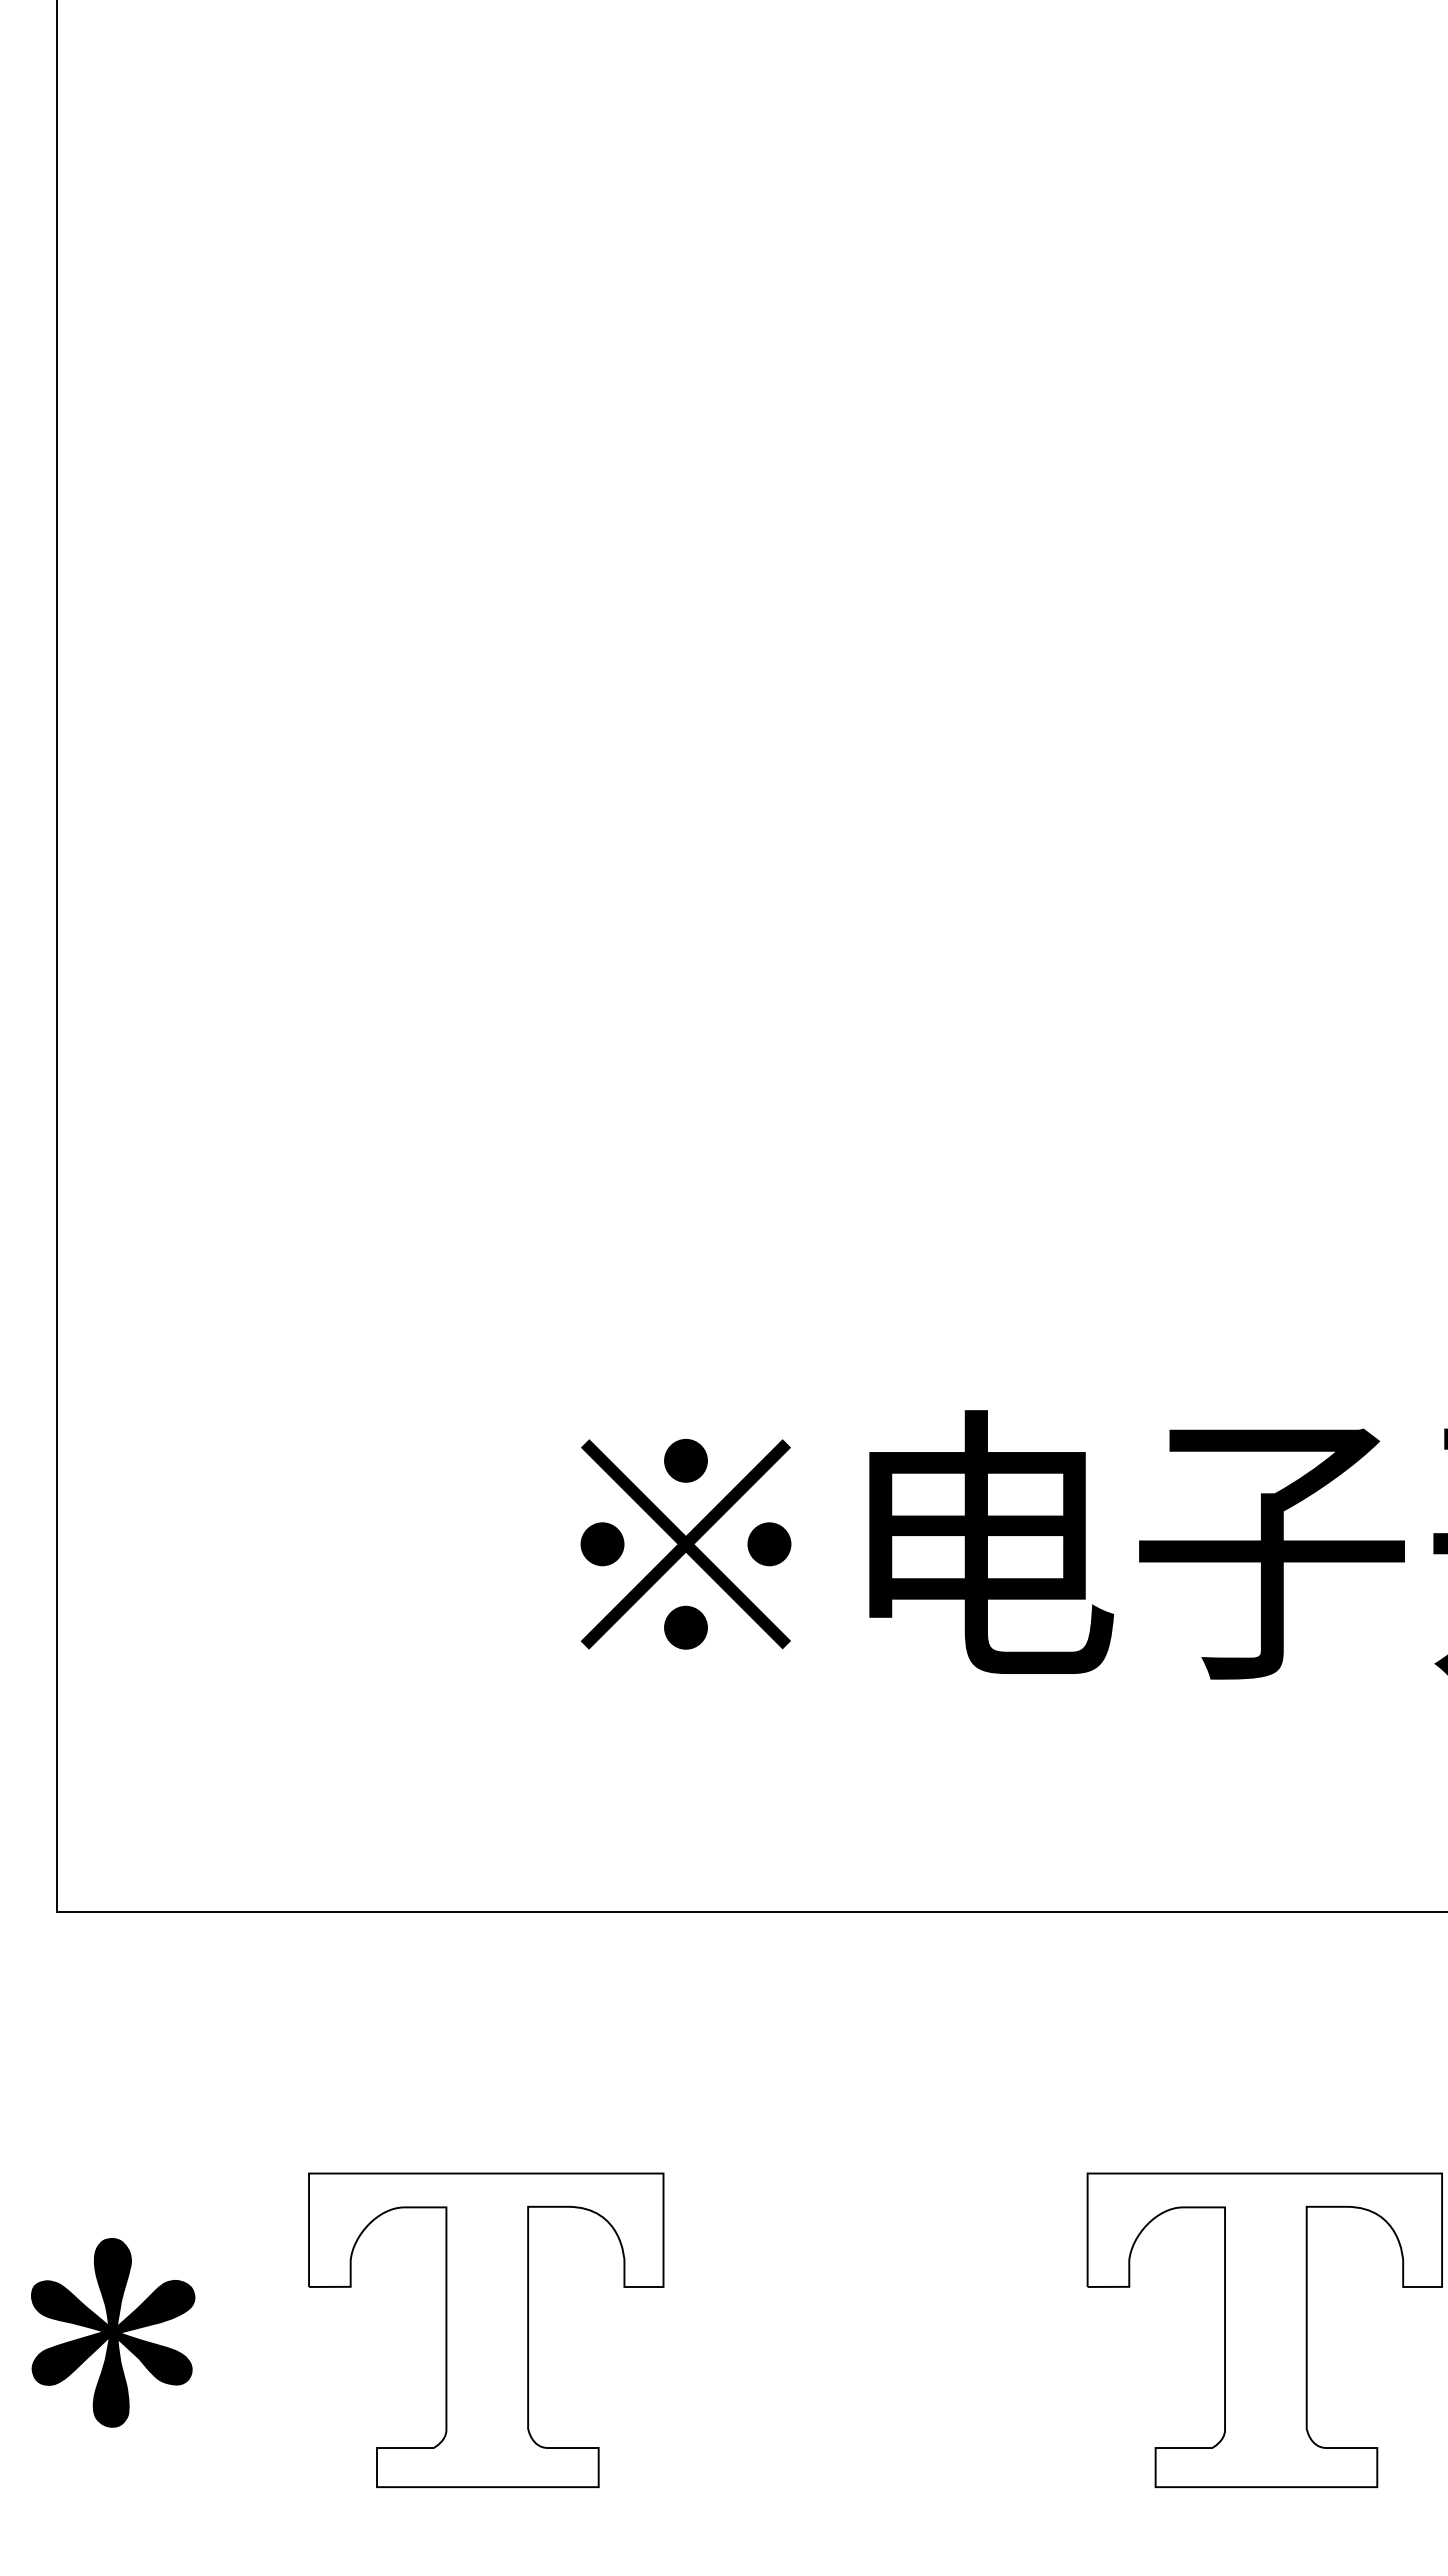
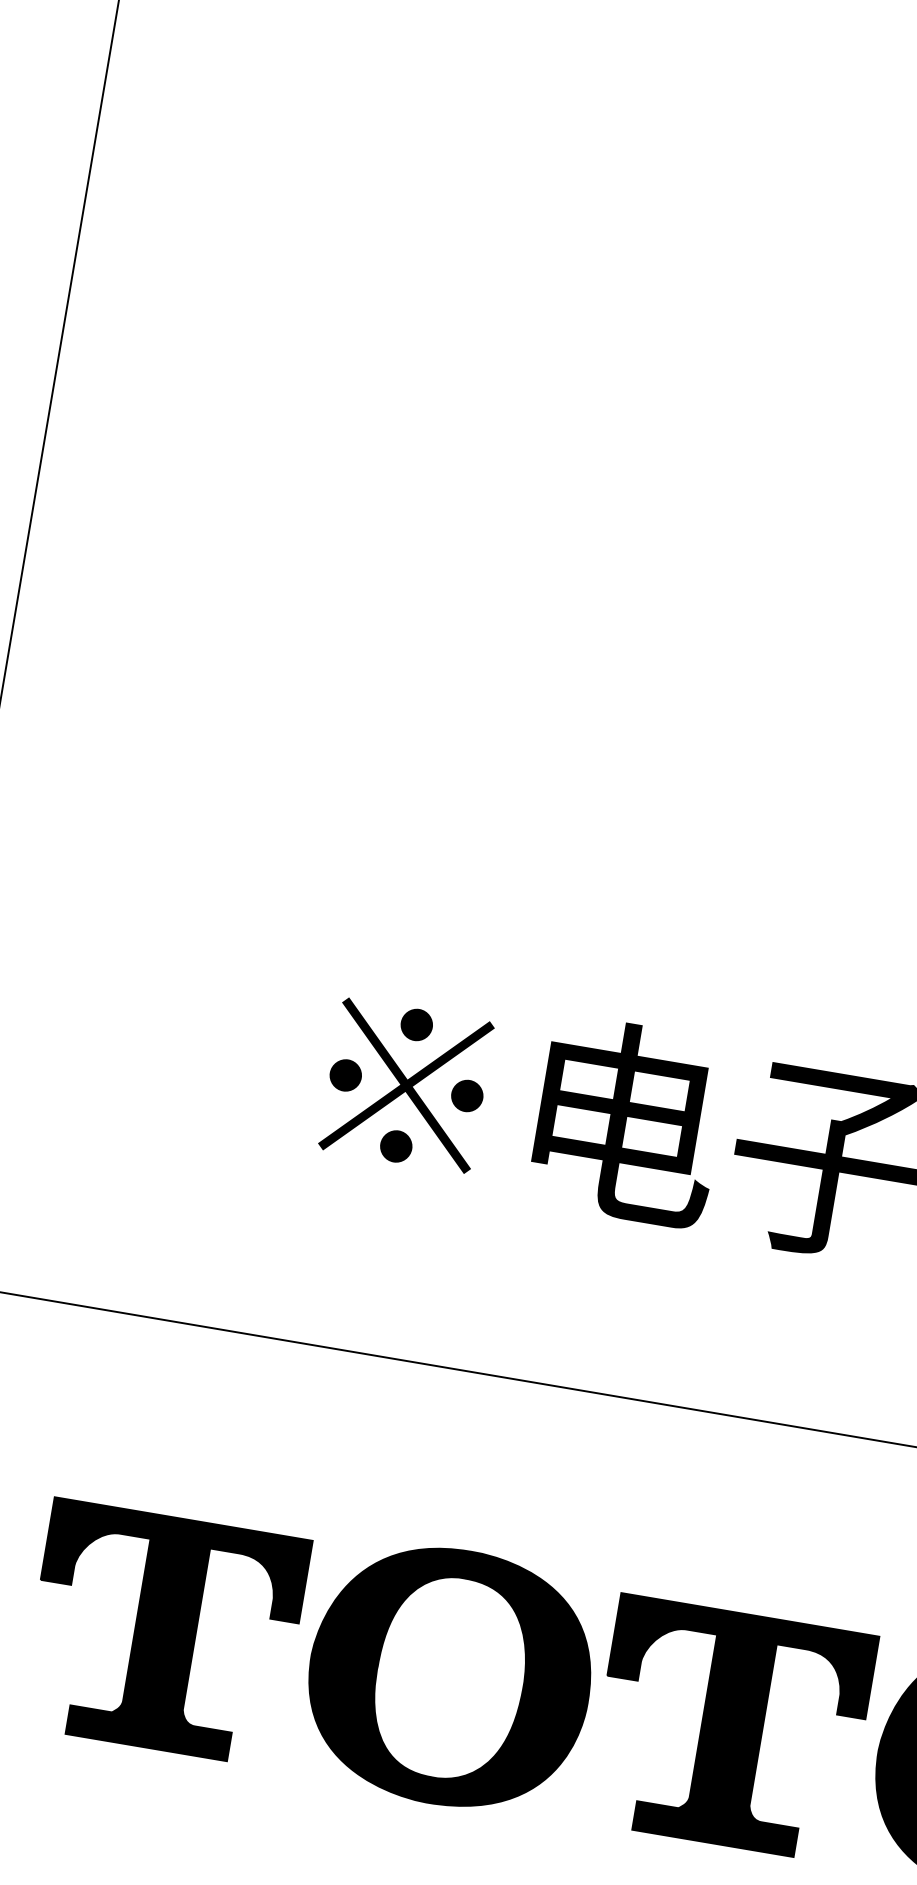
part: (877, 2324) -> (449, 1677), added
fill: (486, 2330) -> (164, 1633), added
fill: (1264, 2330) -> (730, 1729), added

